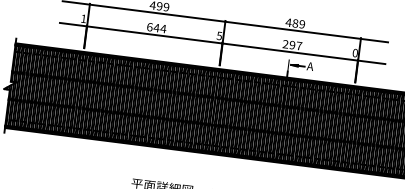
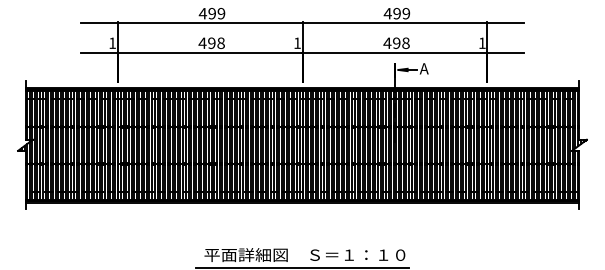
text: (295, 23) -> (396, 13), 489 -> 499
text: (156, 28) -> (211, 43), 644 -> 498
text: (218, 36) -> (296, 43), 5 -> 1
text: (292, 45) -> (396, 43), 297 -> 498
text: (355, 53) -> (482, 43), 0 -> 1

